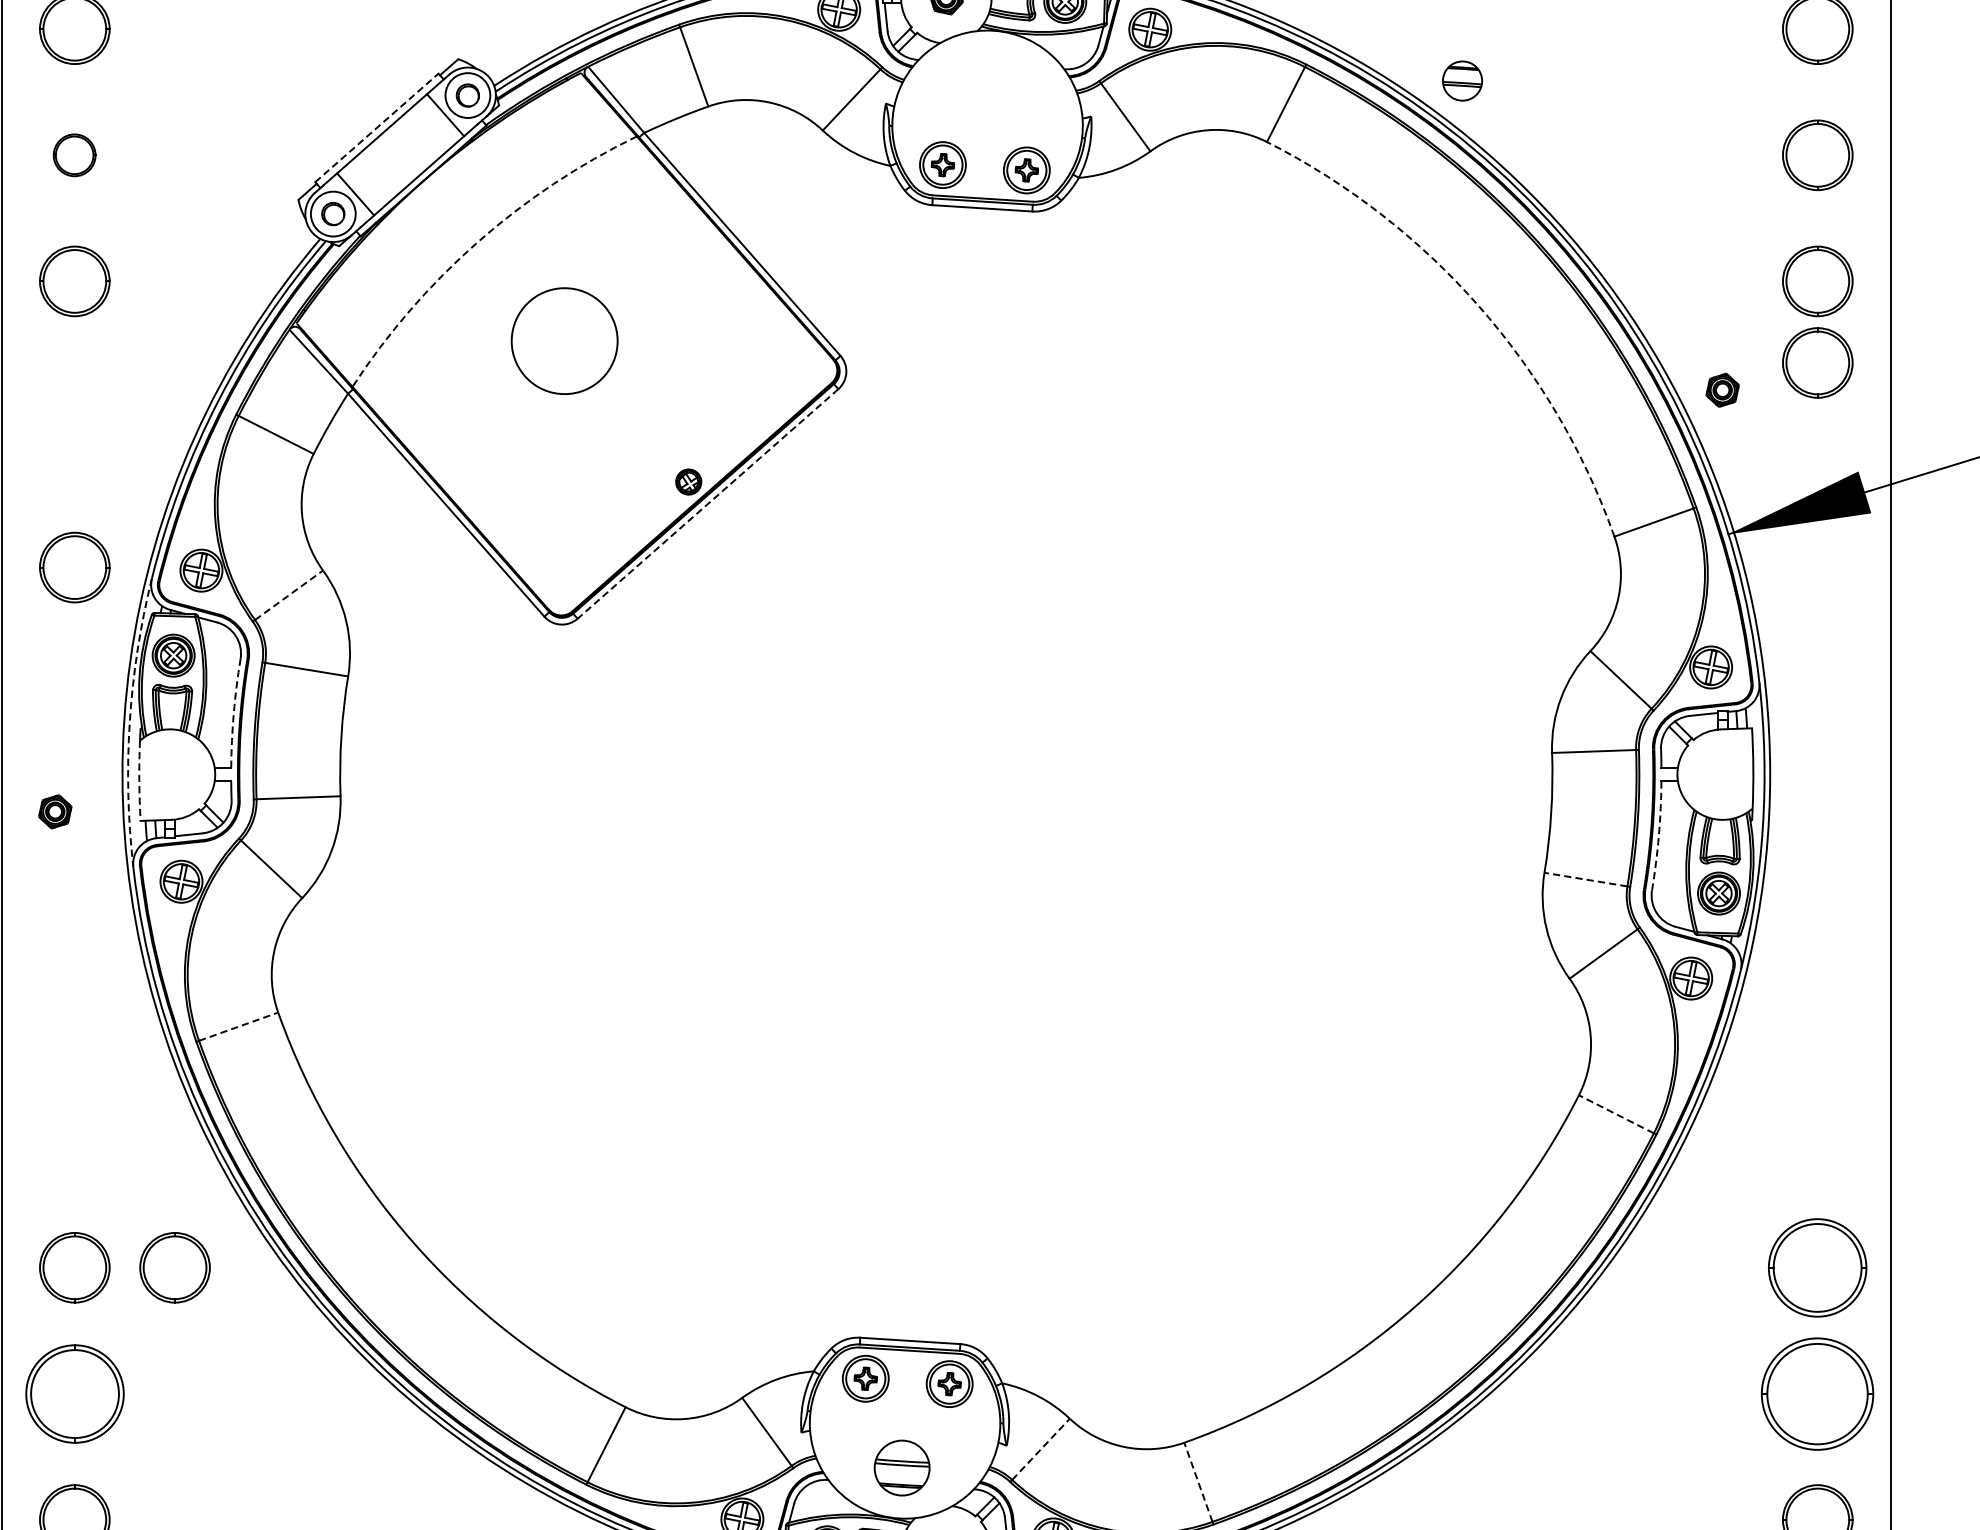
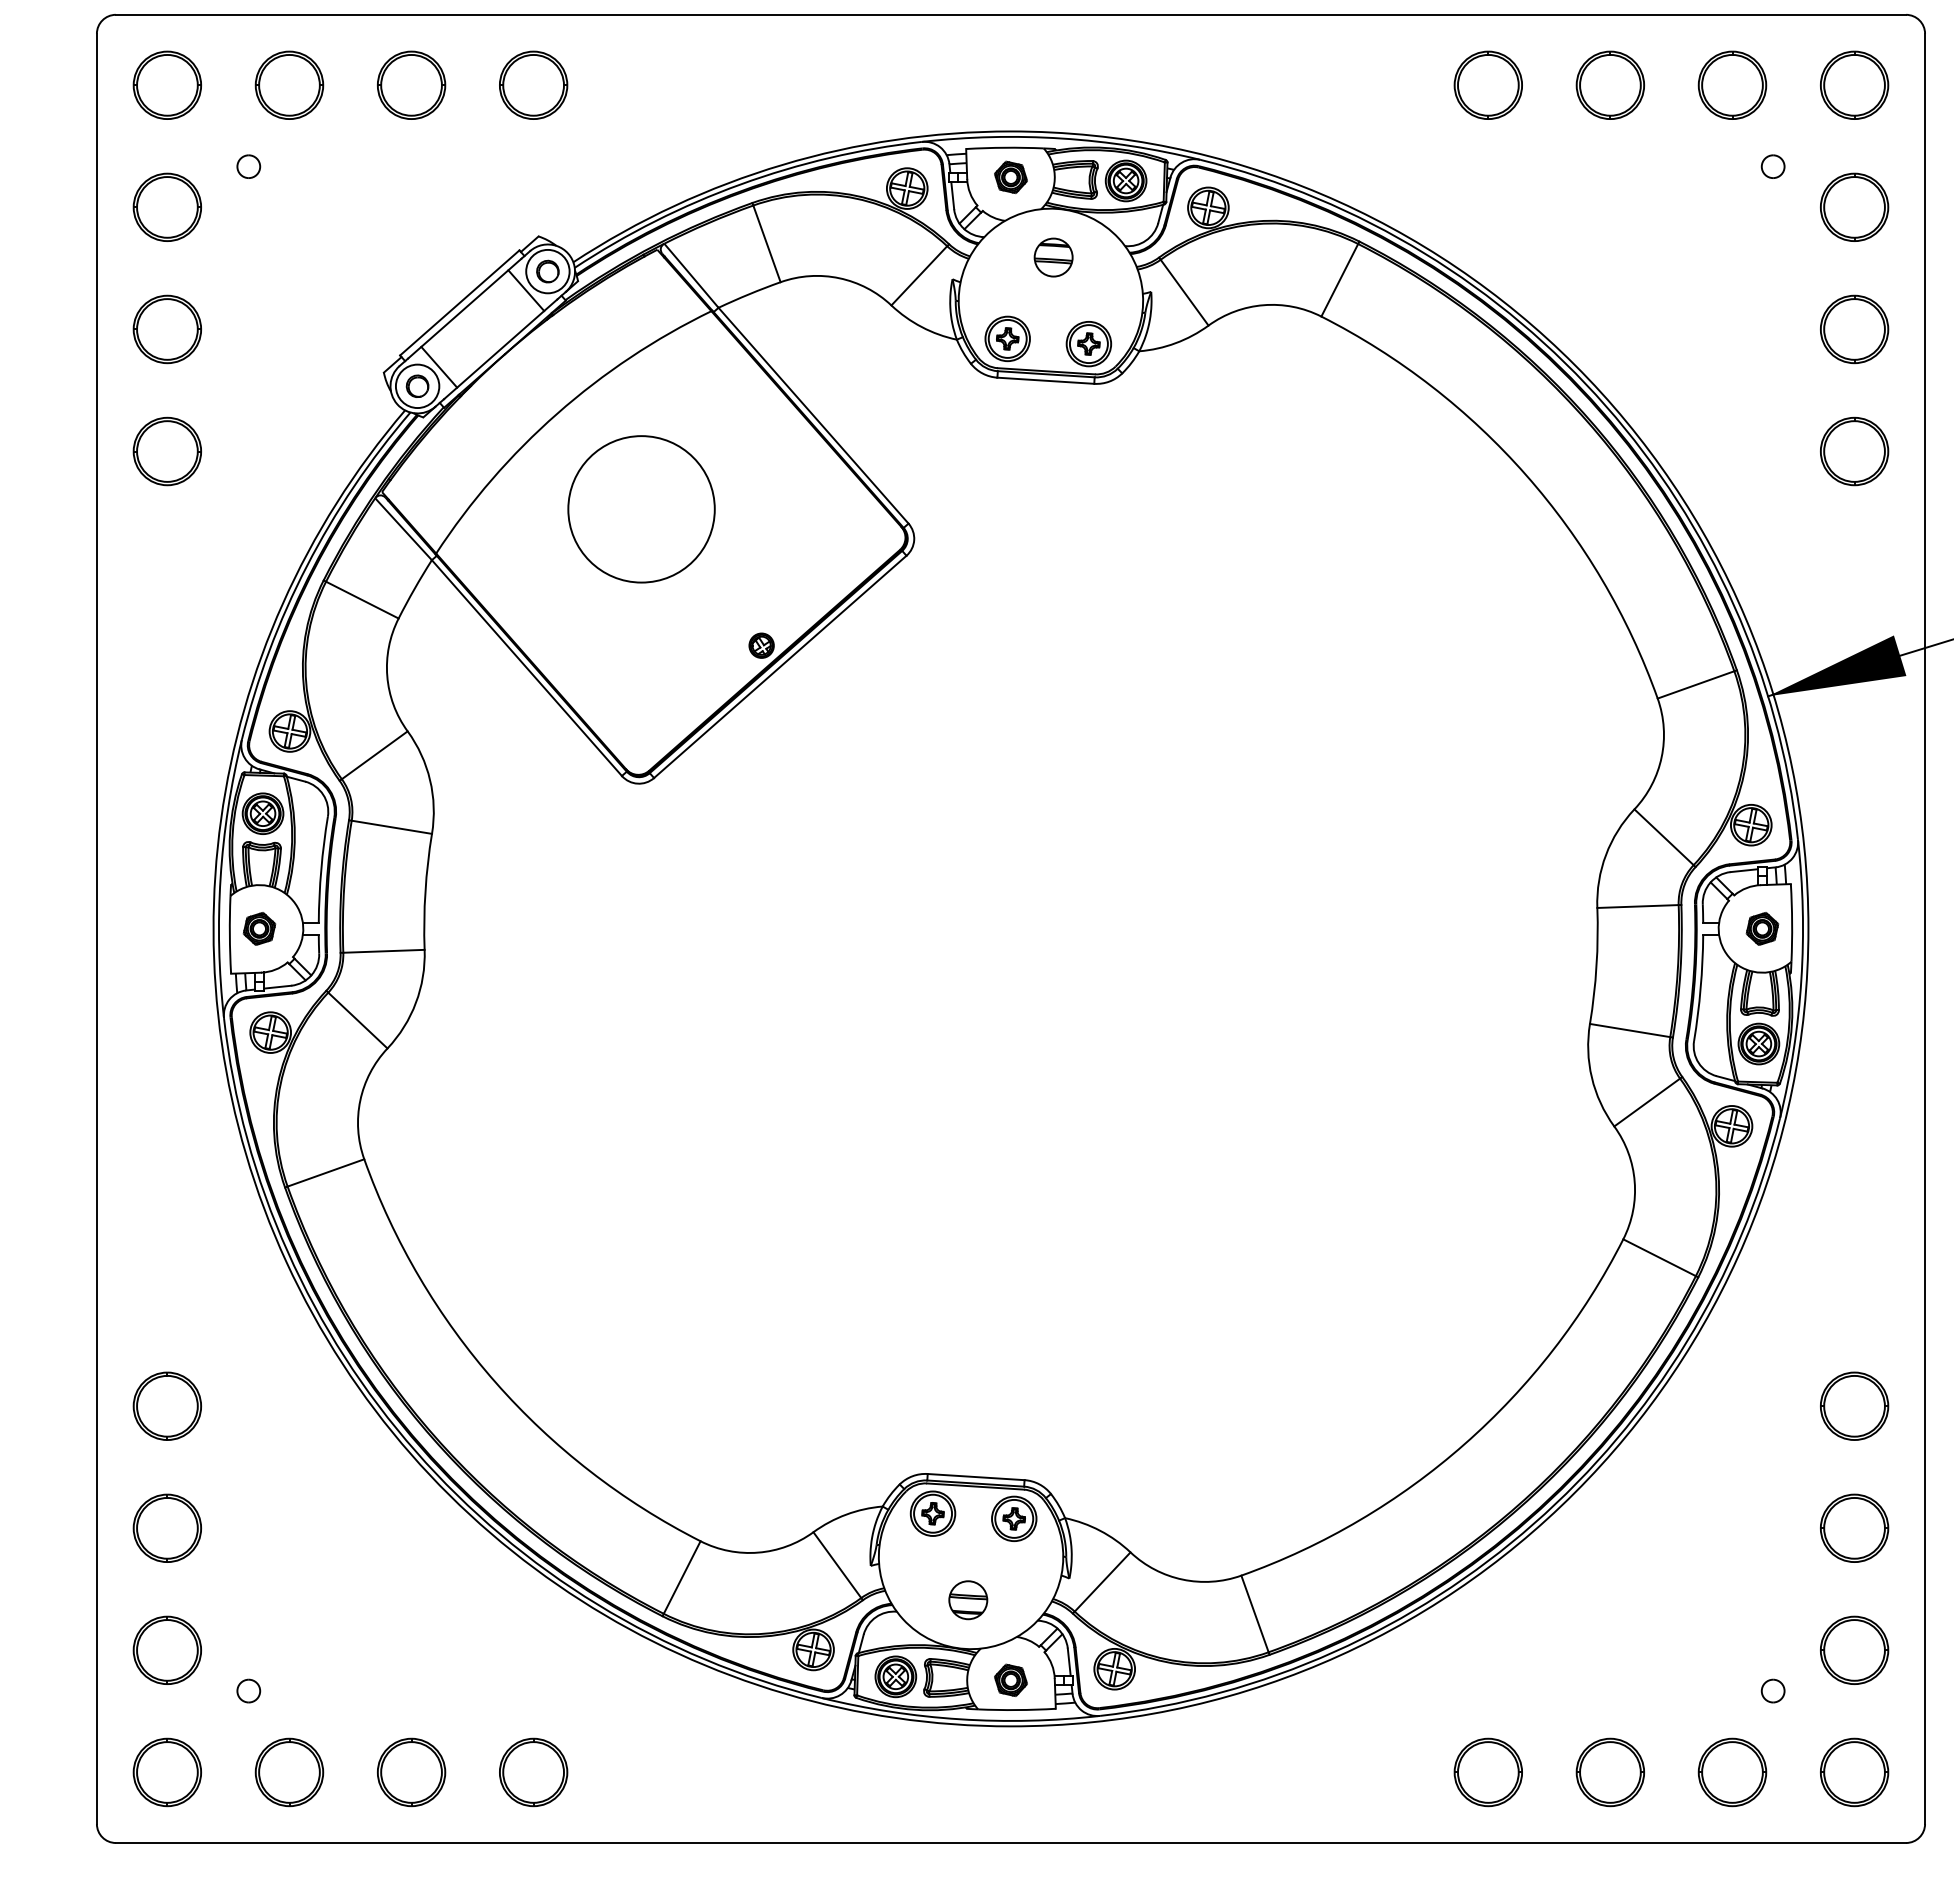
part: (1462, 80) -> (1053, 257), moved
line: (376, 127) -> (459, 302), dashed -> solid
part: (73, 155) -> (166, 329), size x1.67
arc: (477, 242) -> (557, 413), dashed -> solid
arc: (1478, 306) -> (1526, 475), dashed -> solid
circle: (564, 341) -> (641, 509), size x1.43
part: (1817, 363) -> (1854, 530), removed
part: (1722, 389) -> (1762, 928), moved
line: (707, 504) -> (779, 667), dashed -> solid
part: (73, 567) -> (166, 728), removed
line: (288, 595) -> (374, 755), dashed -> solid
arc: (234, 713) -> (321, 869), dashed -> solid
arc: (129, 721) -> (220, 877), dashed -> solid
arc: (138, 780) -> (229, 934), dashed -> solid
part: (55, 811) -> (259, 928), moved
arc: (1658, 836) -> (1700, 988), dashed -> solid
line: (1586, 879) -> (1630, 1030), dashed -> solid
line: (238, 1026) -> (325, 1172), dashed -> solid
line: (1616, 1114) -> (1659, 1257), dashed -> solid
part: (174, 1266) -> (263, 1405), removed
part: (1817, 1266) -> (1854, 1405), size x0.71
part: (73, 1393) -> (166, 1527), size x0.71
part: (1817, 1393) -> (1854, 1527), size x0.62
line: (1040, 1449) -> (1102, 1582), dashed -> solid
part: (902, 1468) -> (968, 1600), size x0.71
line: (1198, 1481) -> (1255, 1613), dashed -> solid

